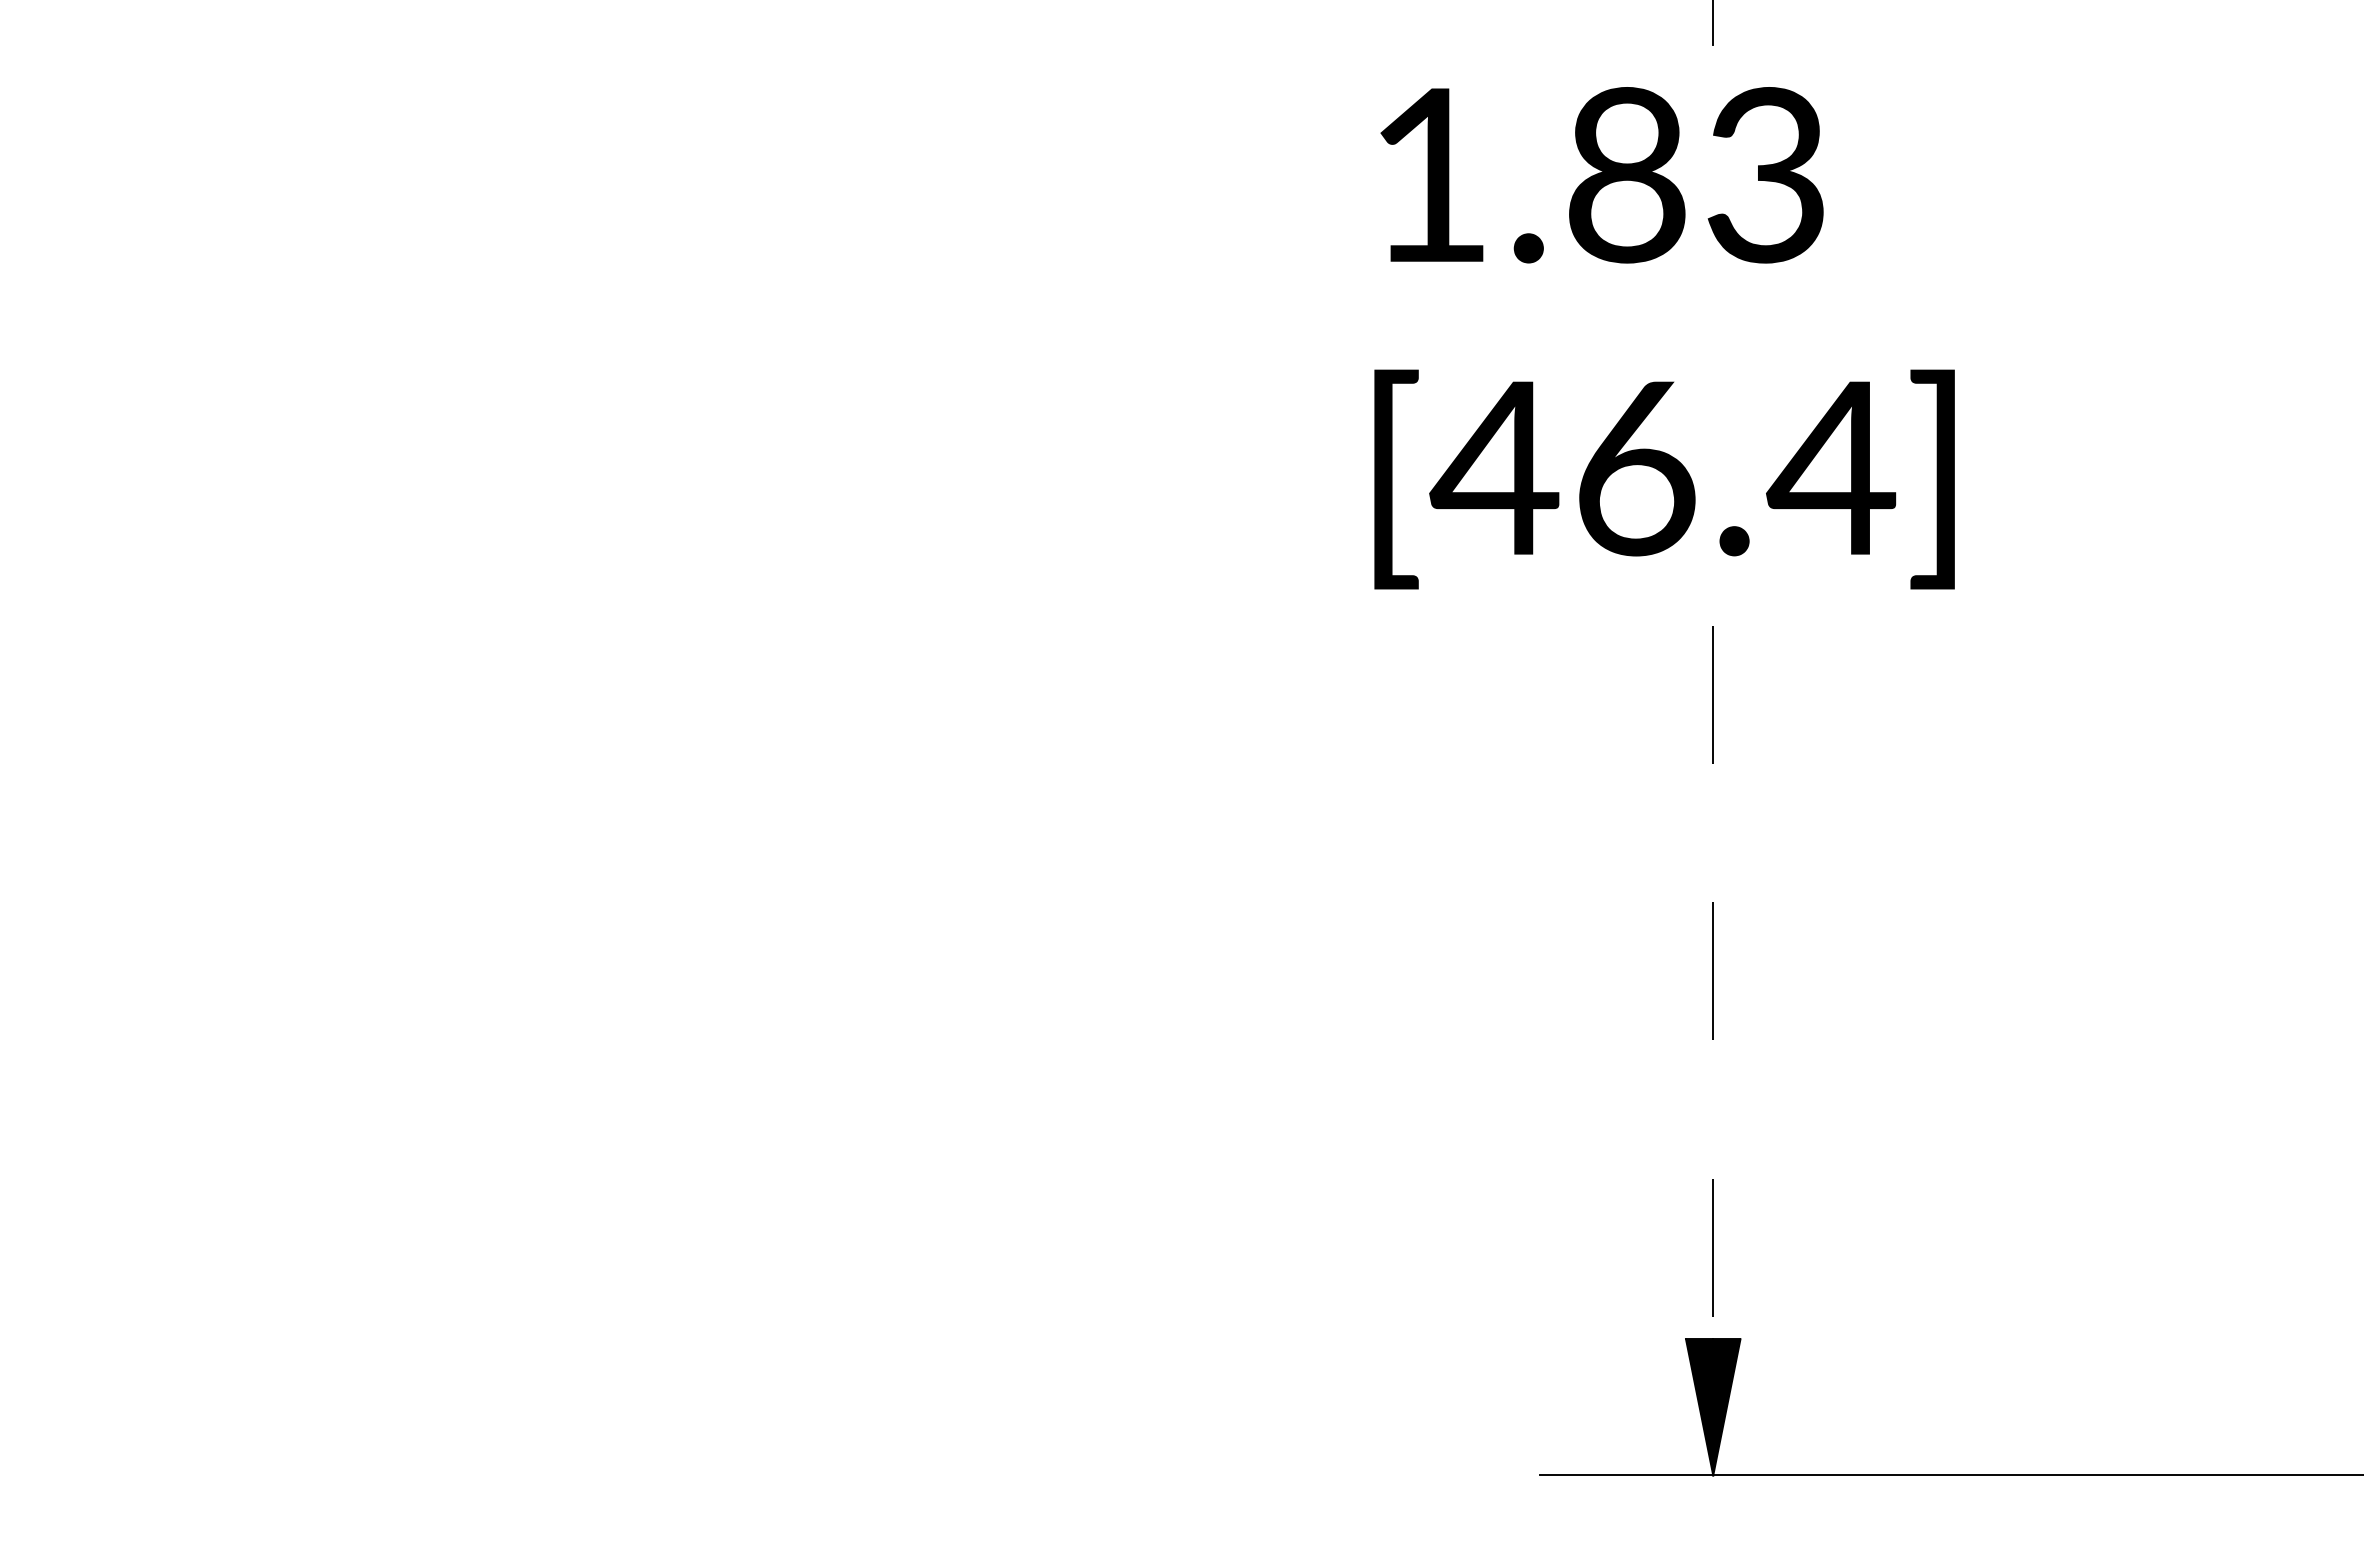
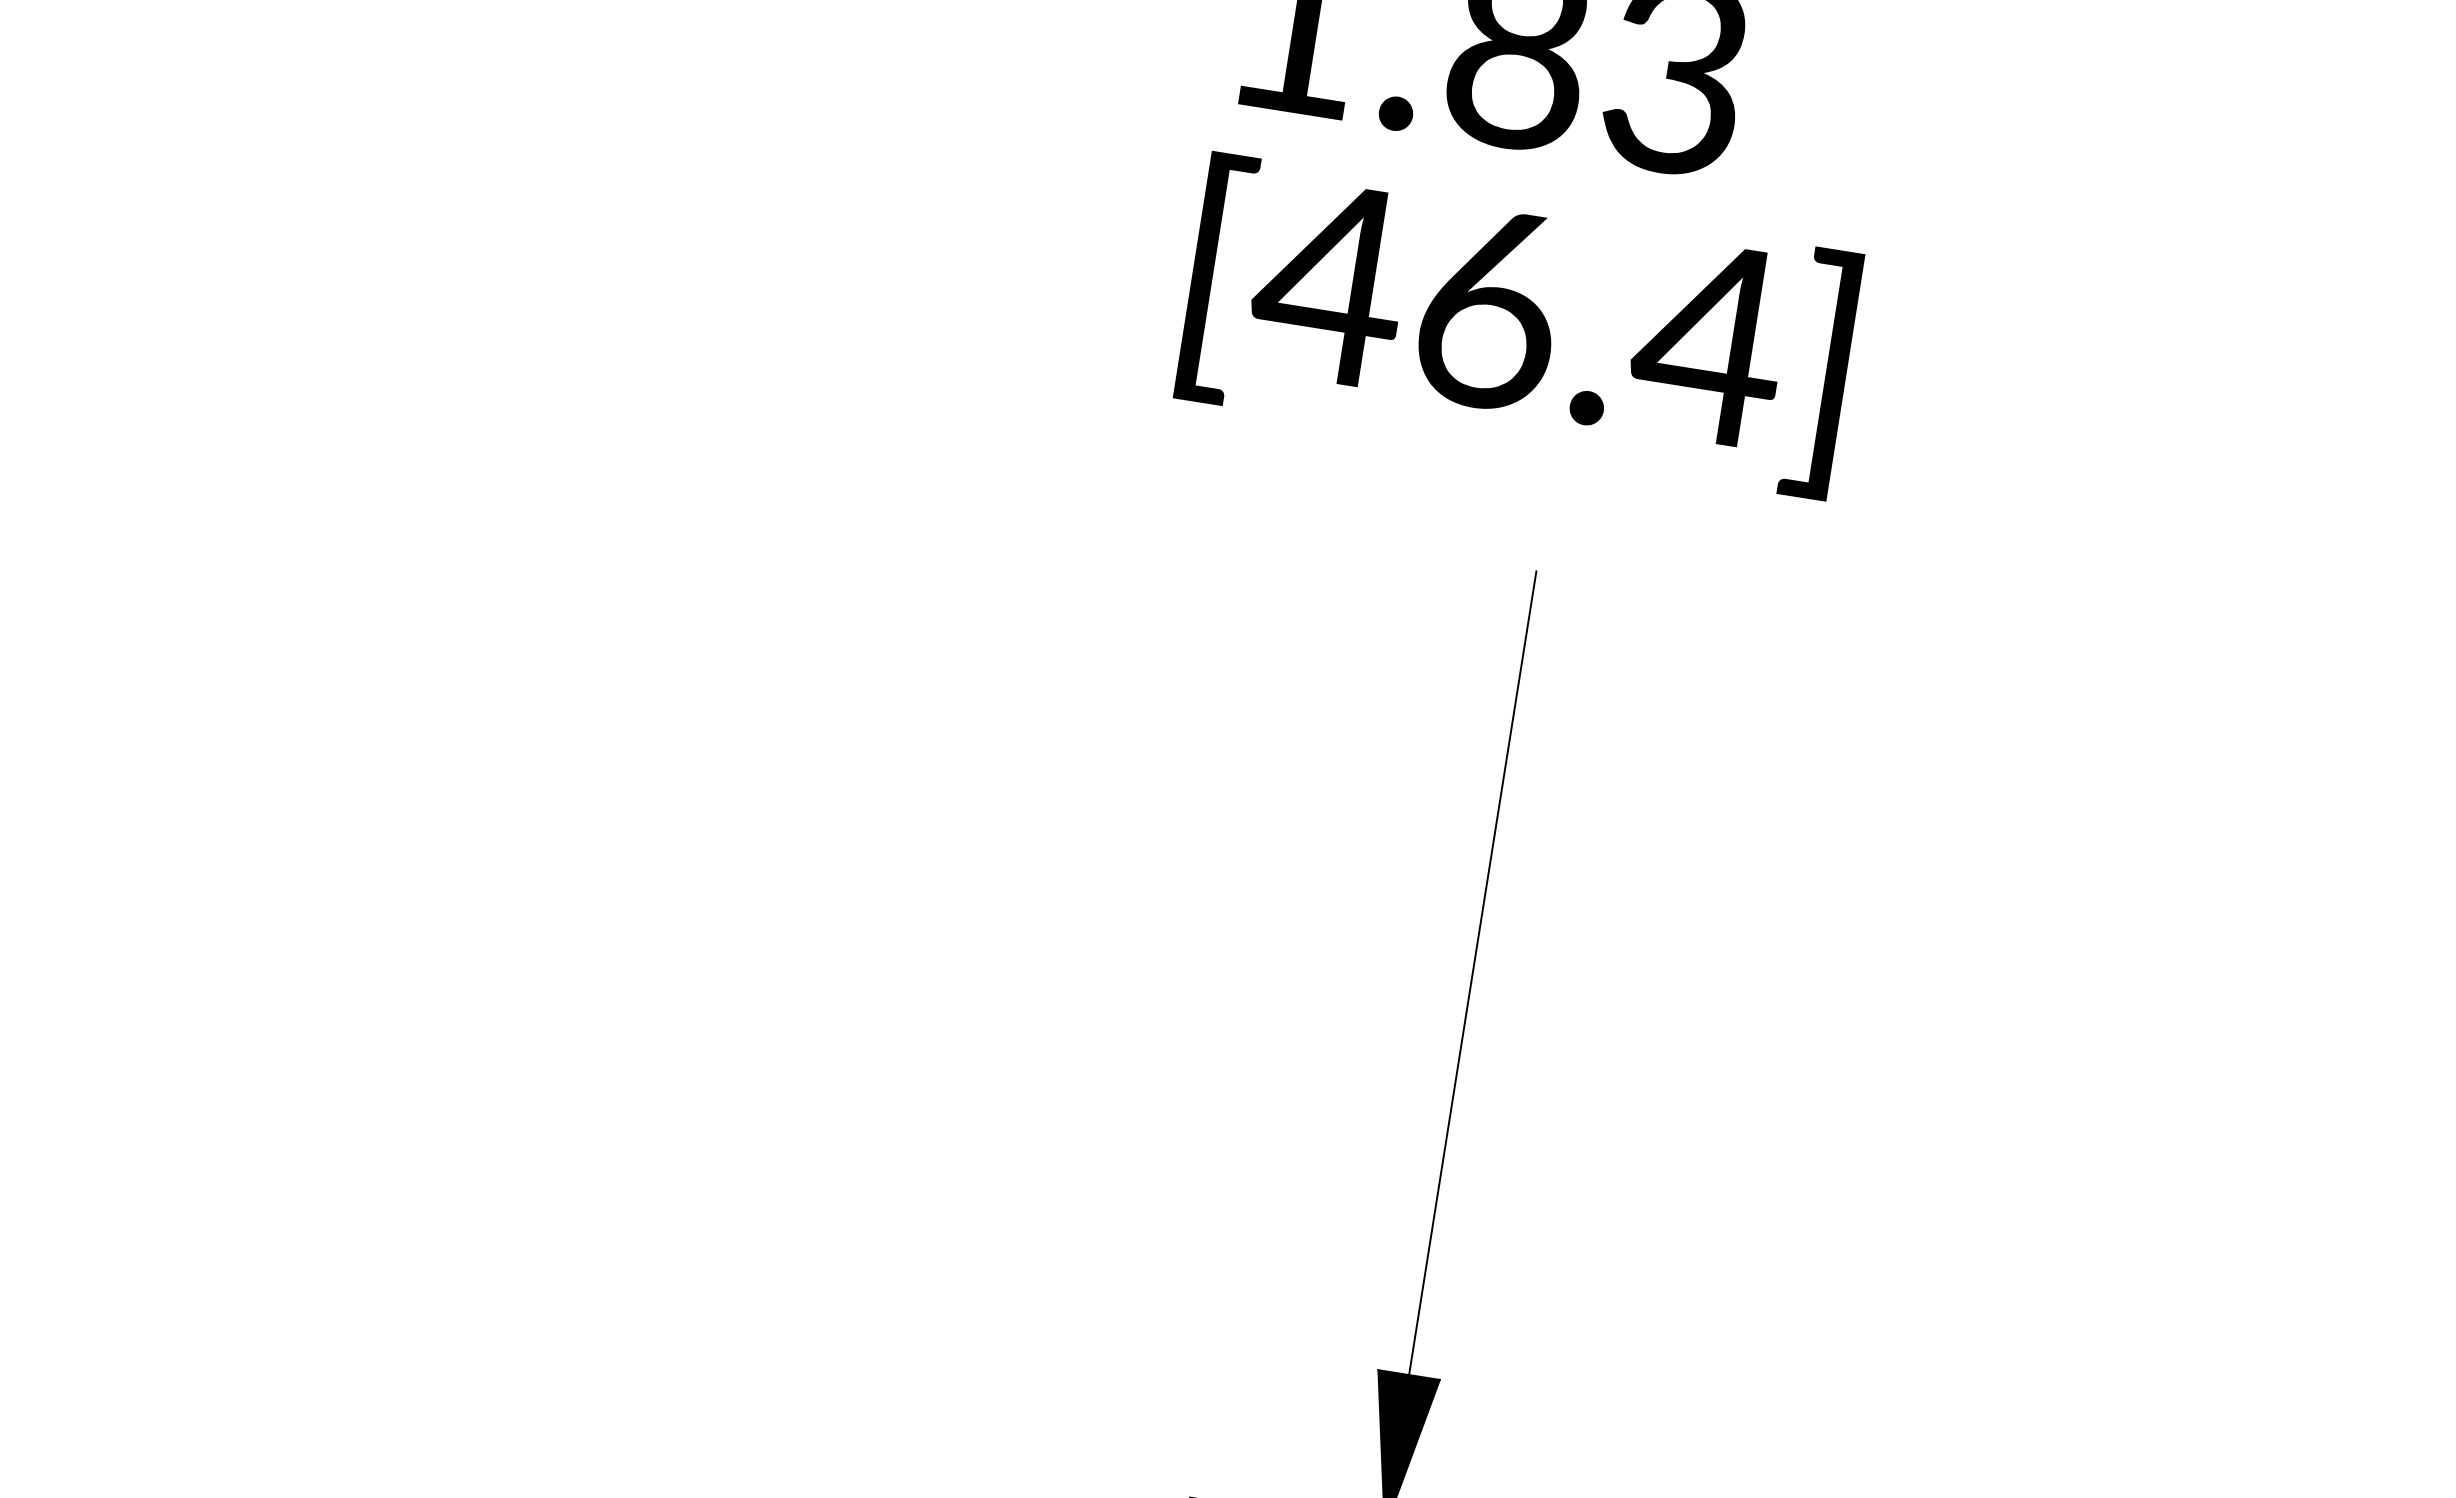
text: (1664, 479) -> (1518, 326), moved
line: (1713, 982) -> (1473, 973), dashed -> solid

